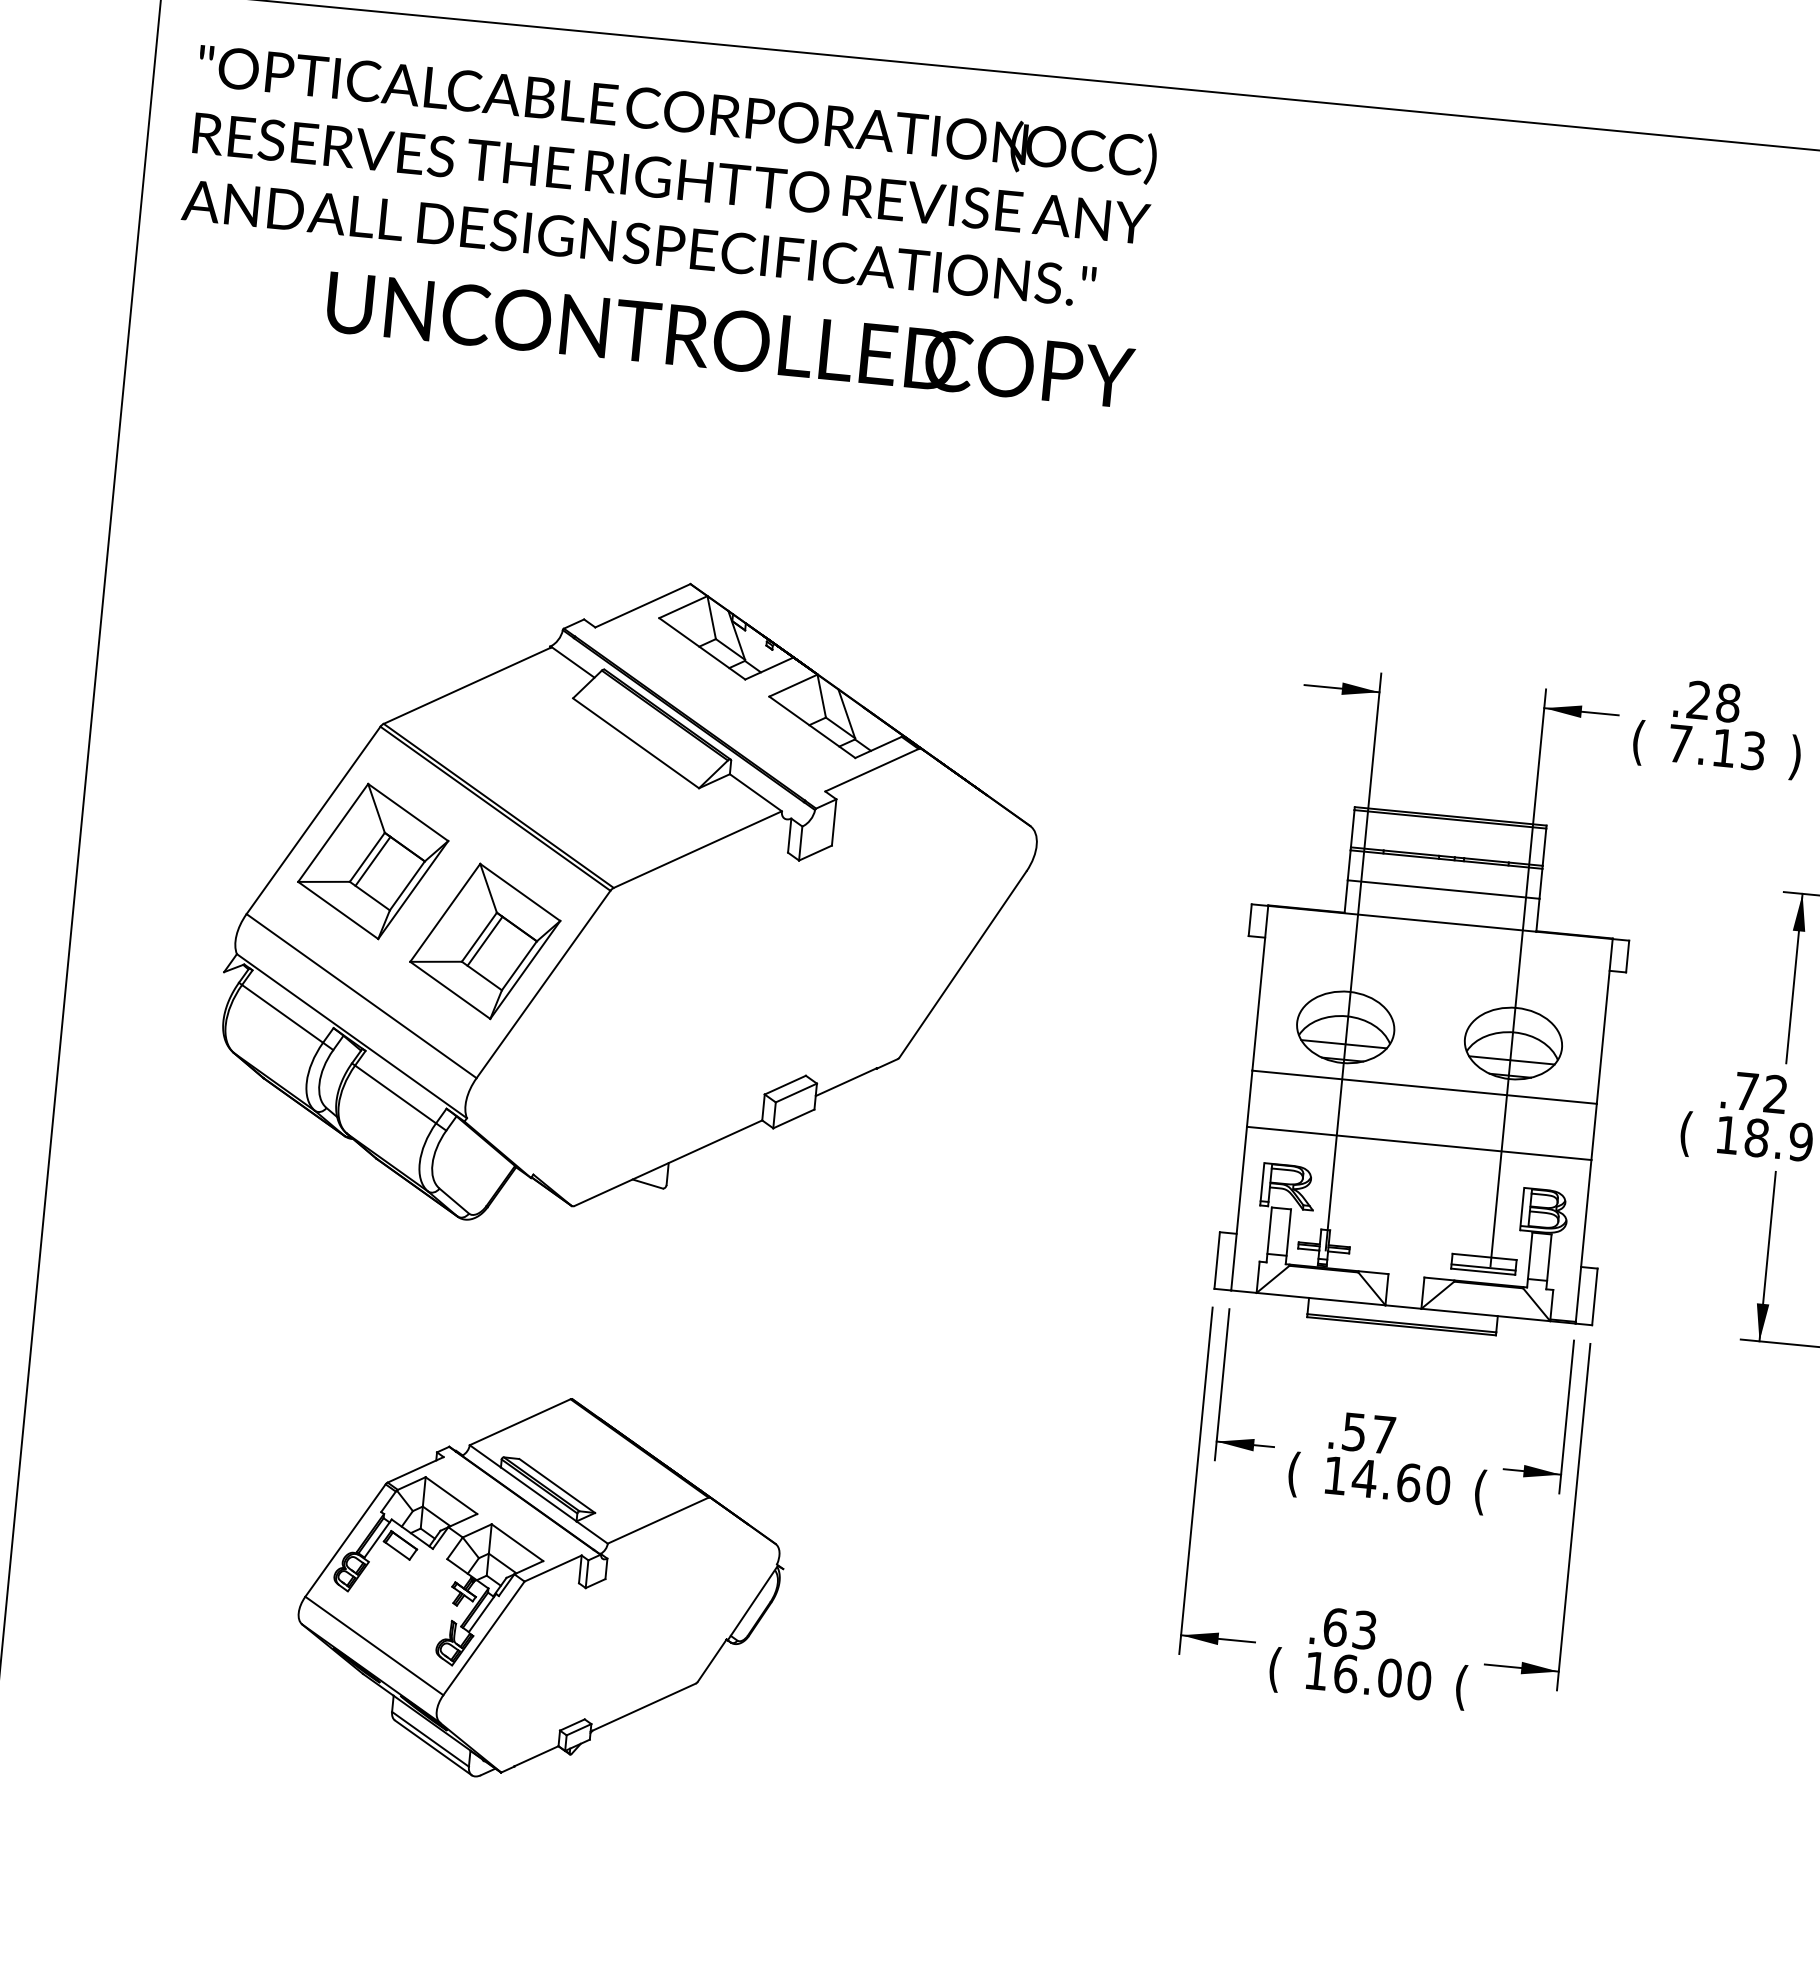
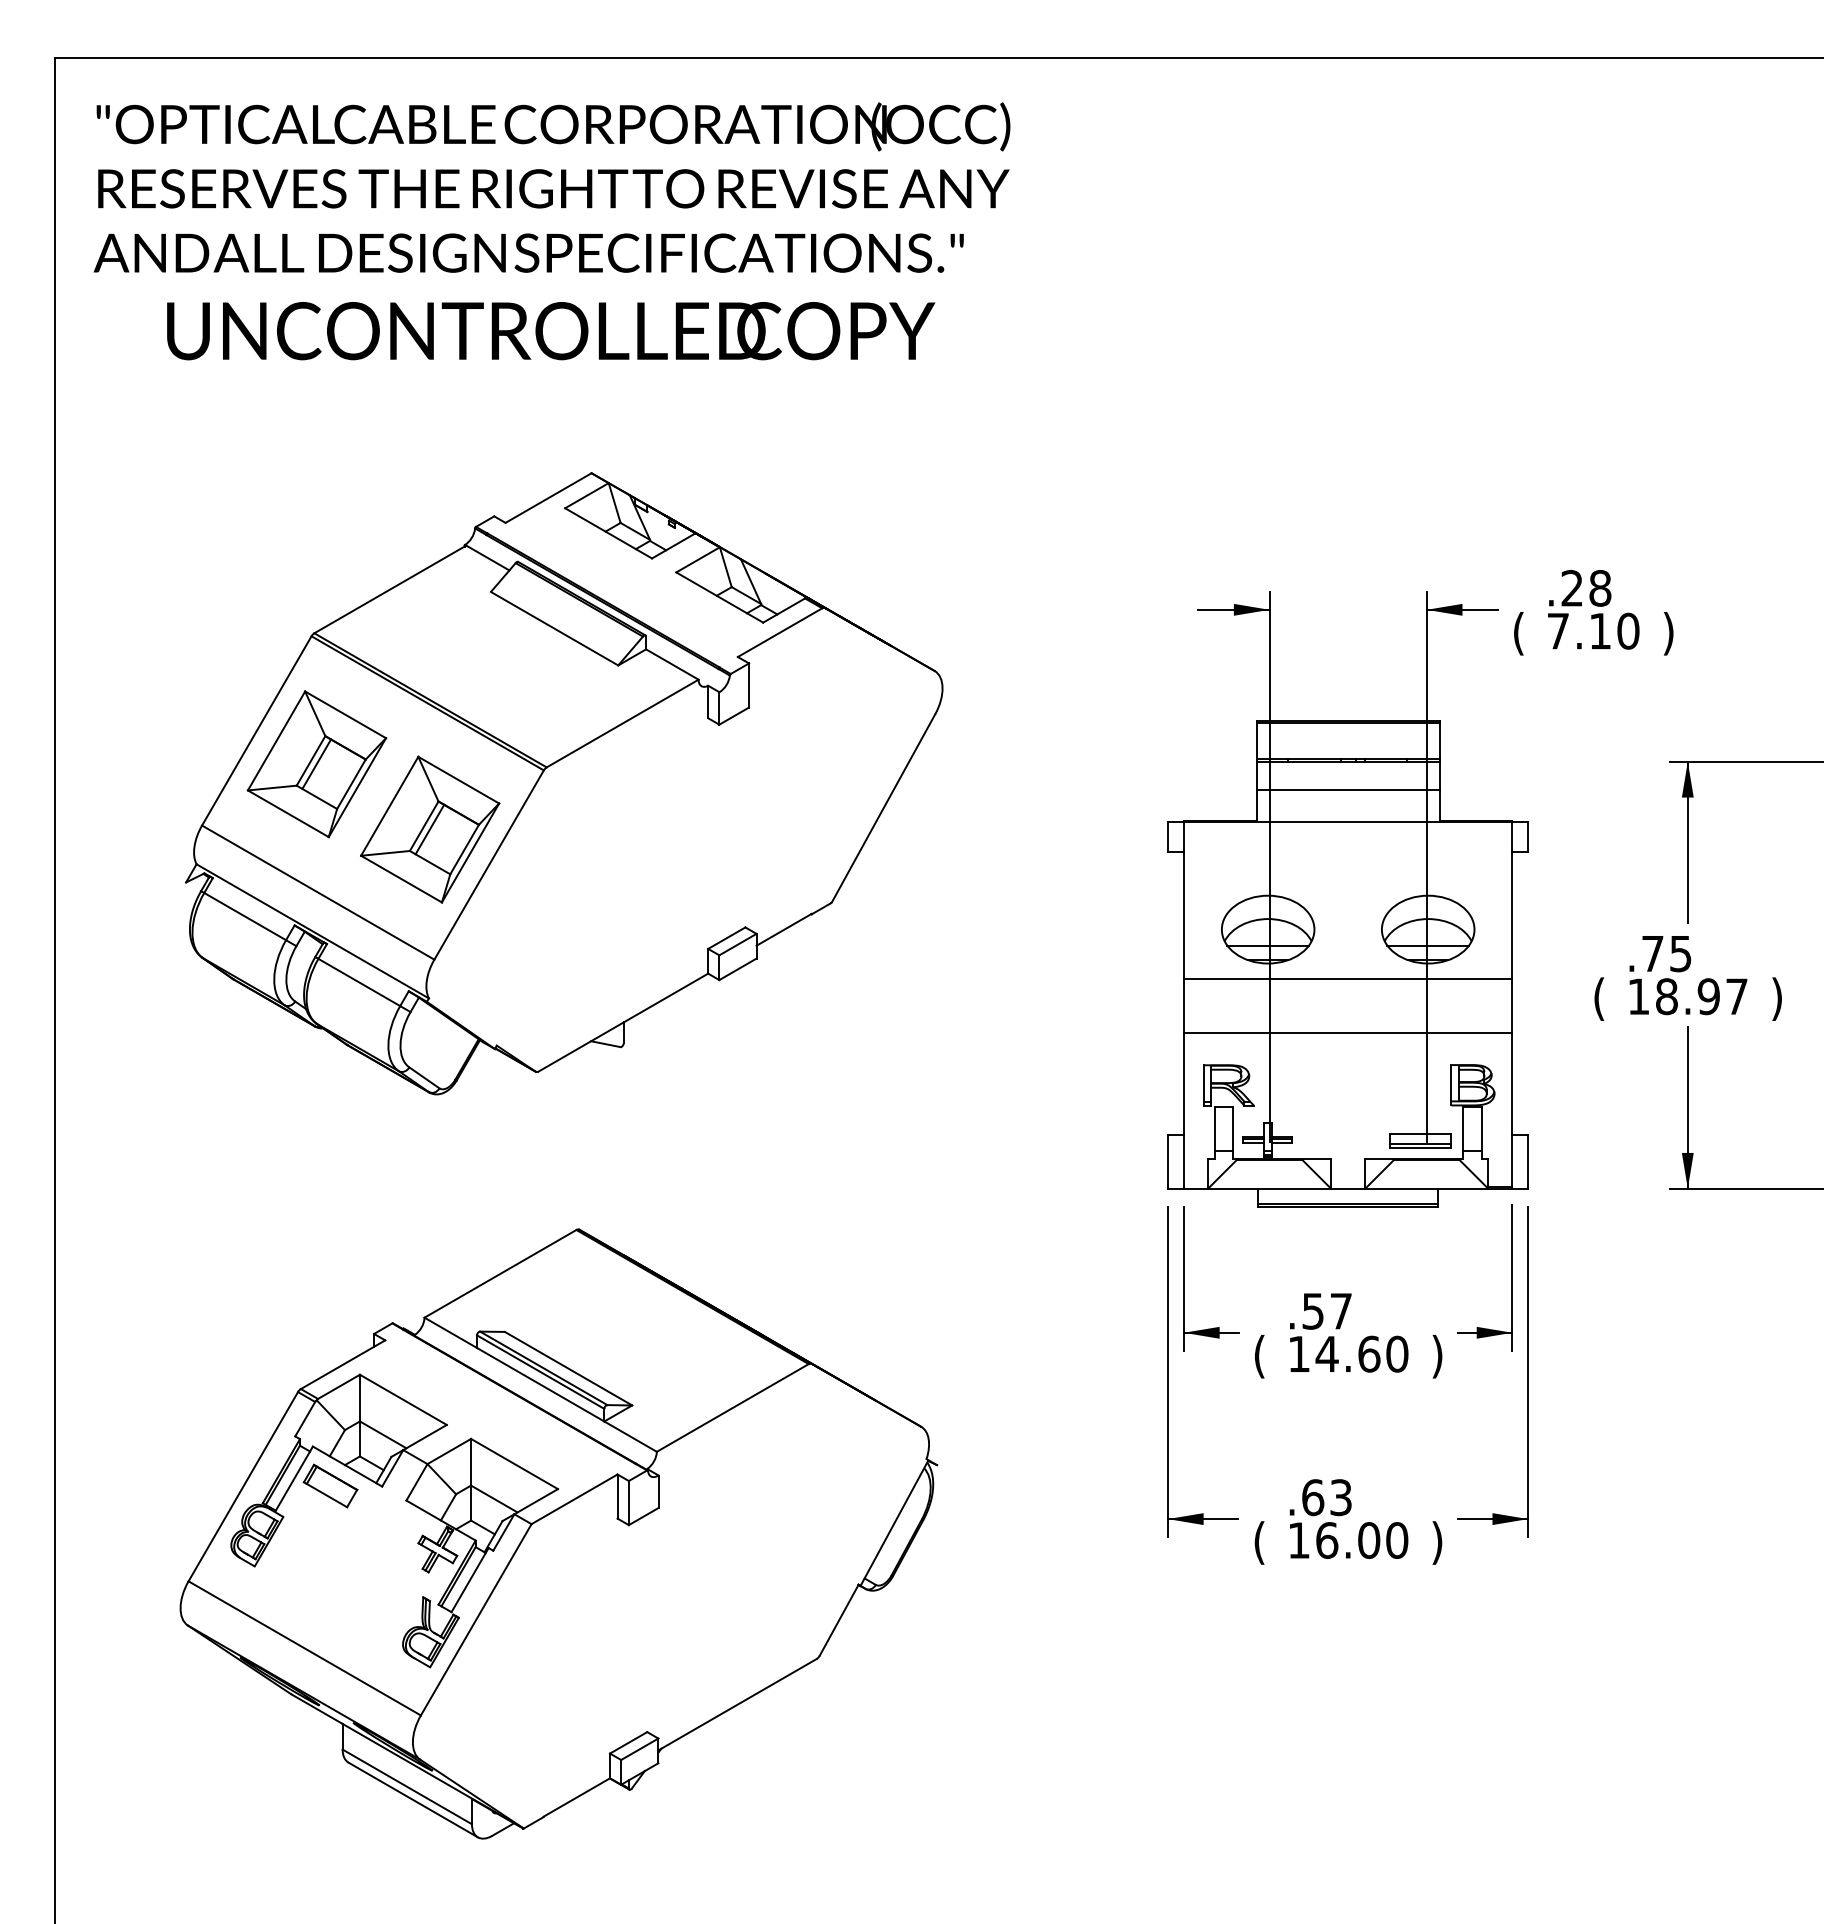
text: (730, 340) -> (551, 331), moved
text: (1753, 750) -> (1628, 630), 7.13 -> 7.10
part: (630, 906) -> (564, 783), moved
text: (1775, 1094) -> (1680, 953), .72 -> .75
text: (1480, 1492) -> (1437, 1356), ( -> )
part: (540, 1588) -> (558, 1533), size x1.67
text: (1461, 1687) -> (1437, 1542), ( -> )

